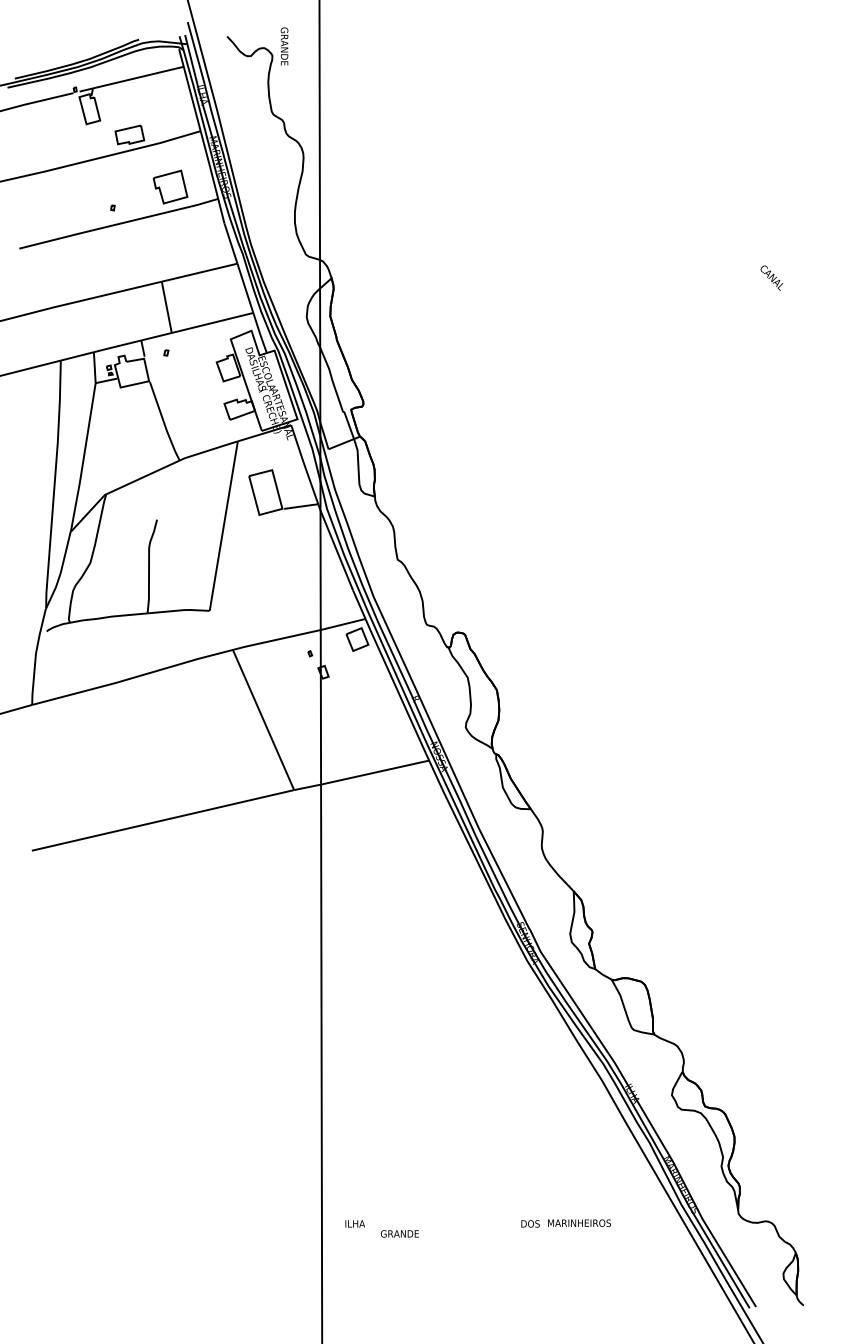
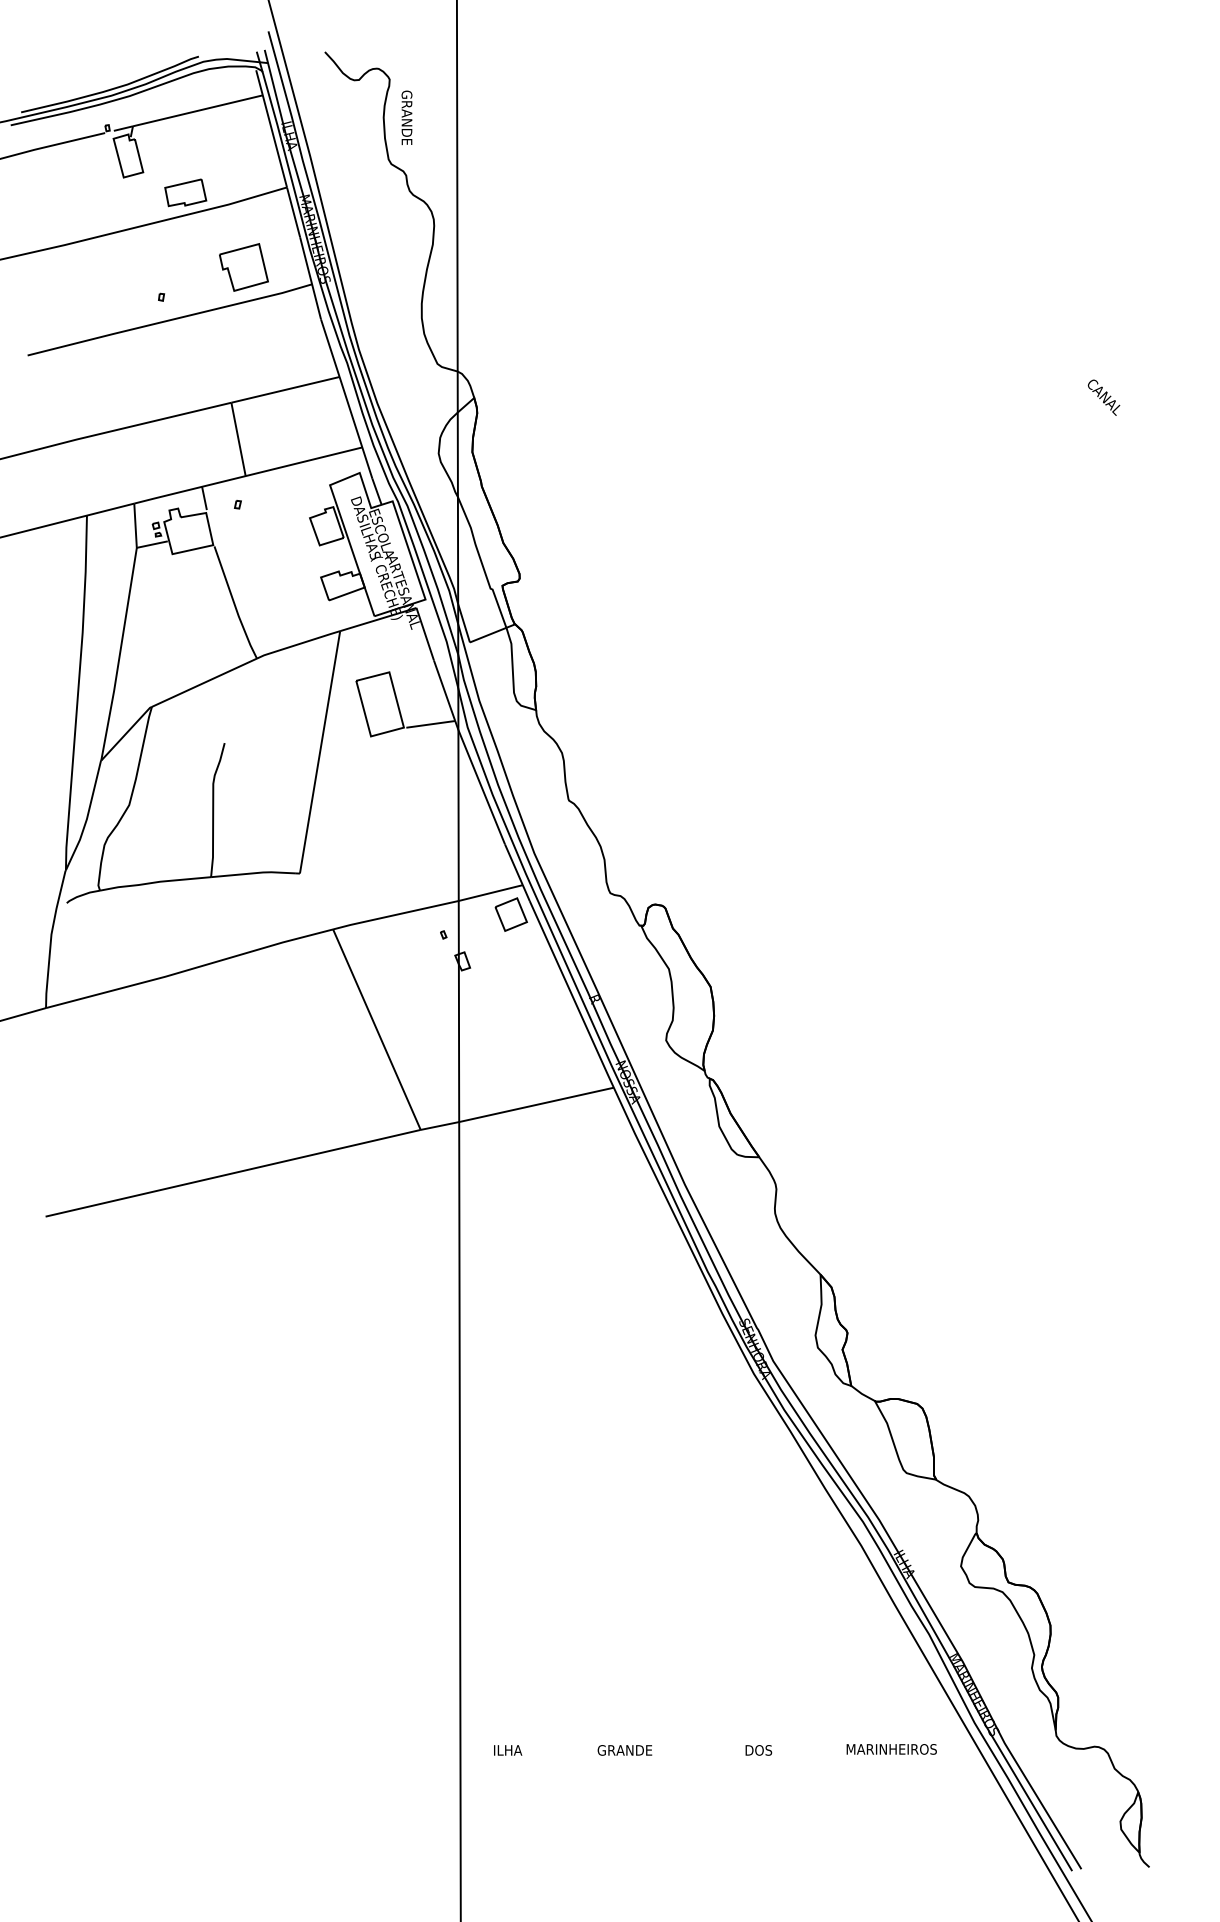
text: (284, 46) -> (406, 117), moved
text: (579, 1222) -> (891, 1748), moved
text: (399, 1233) -> (624, 1749), moved

